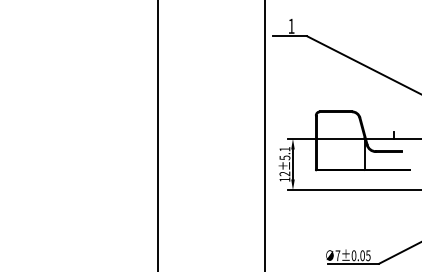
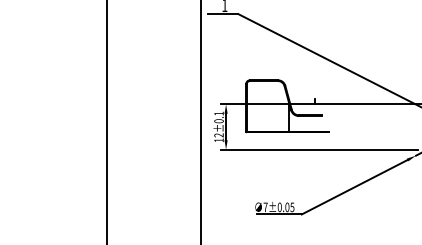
text: (284, 158) -> (218, 121), 12±5.1 -> 12±0.1

